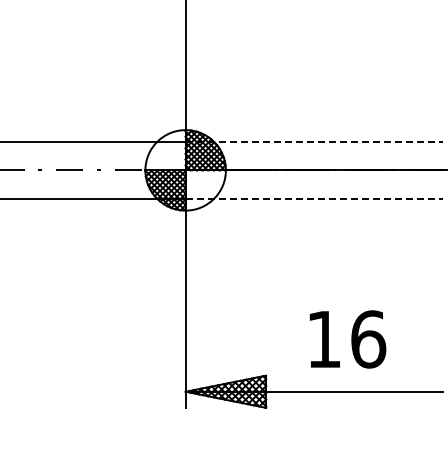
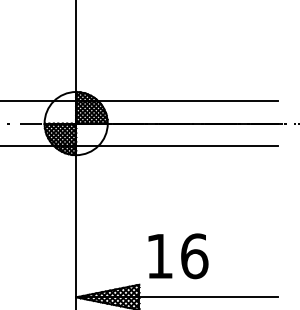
line: (314, 142) -> (177, 101), dashed -> solid
line: (314, 198) -> (177, 145), dashed -> solid
text: (347, 339) -> (178, 256), moved

